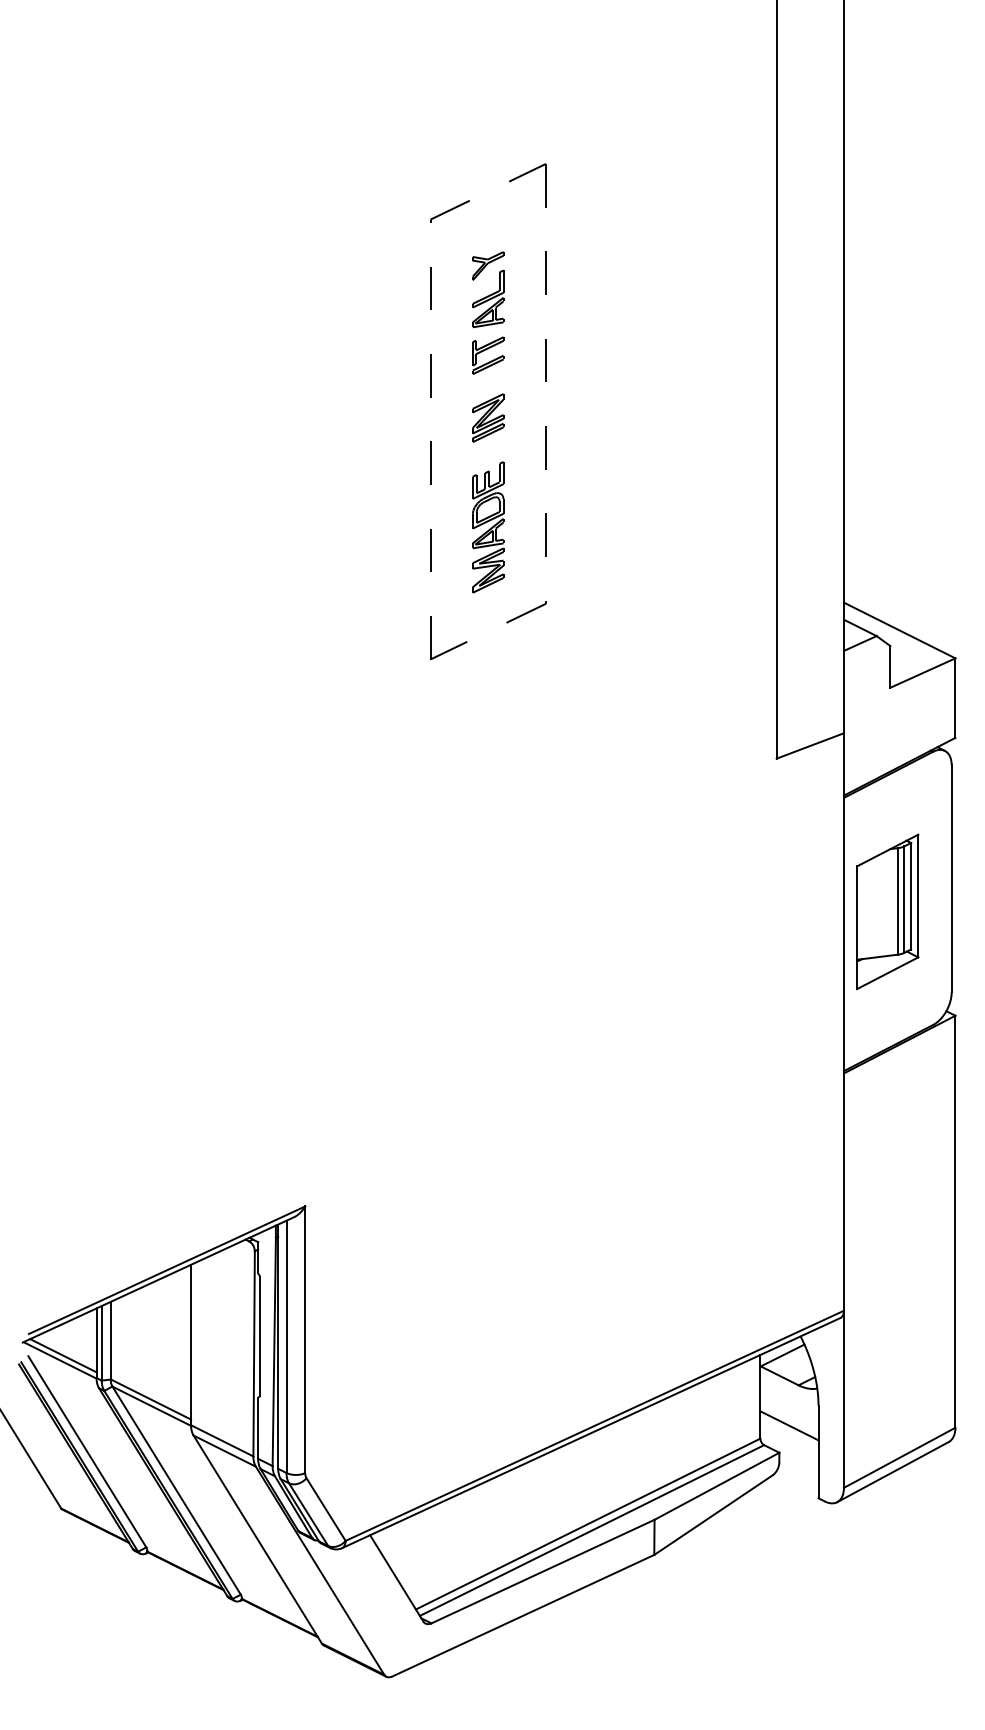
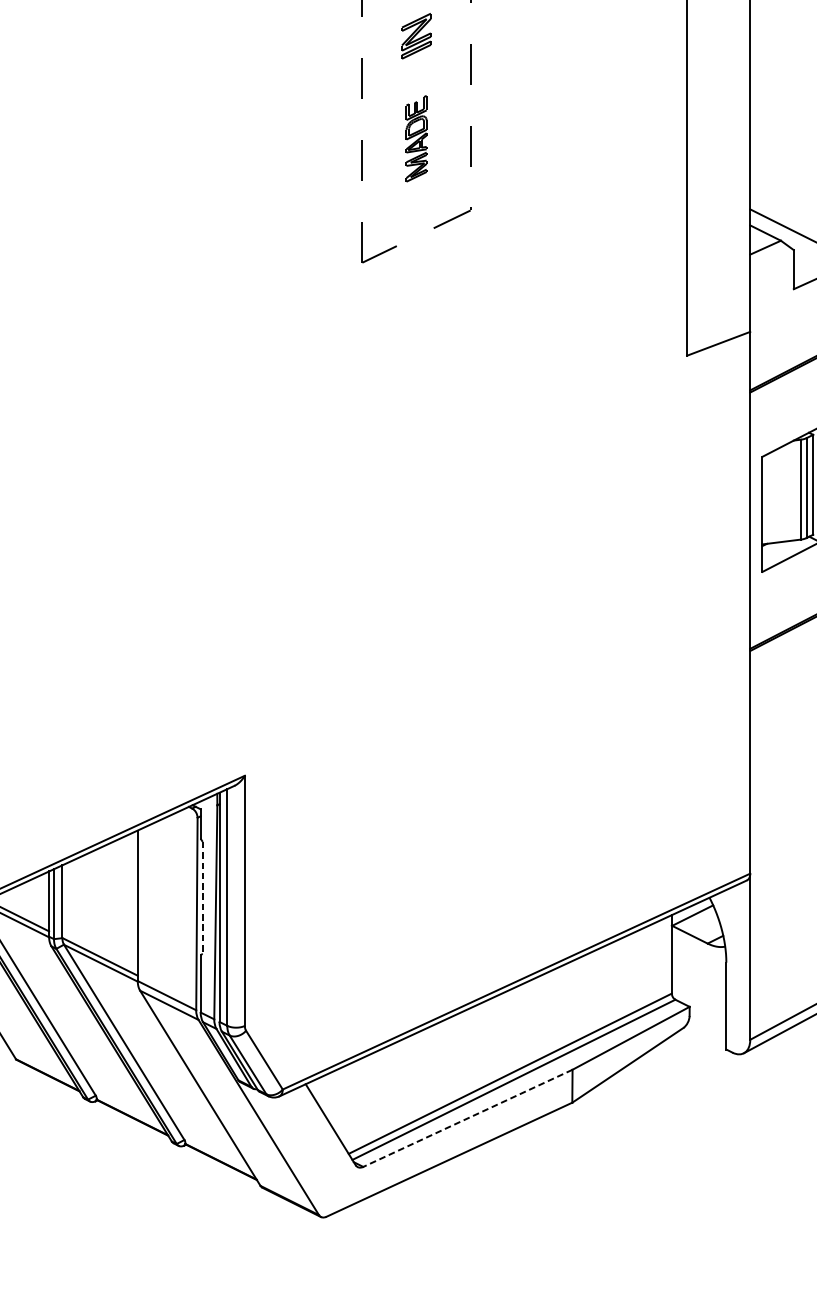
part: (488, 527) -> (416, 138), size x0.7
line: (260, 1336) -> (202, 897), solid -> dashed
line: (789, 1425) -> (699, 981), removed
line: (543, 1571) -> (468, 1118), solid -> dashed

